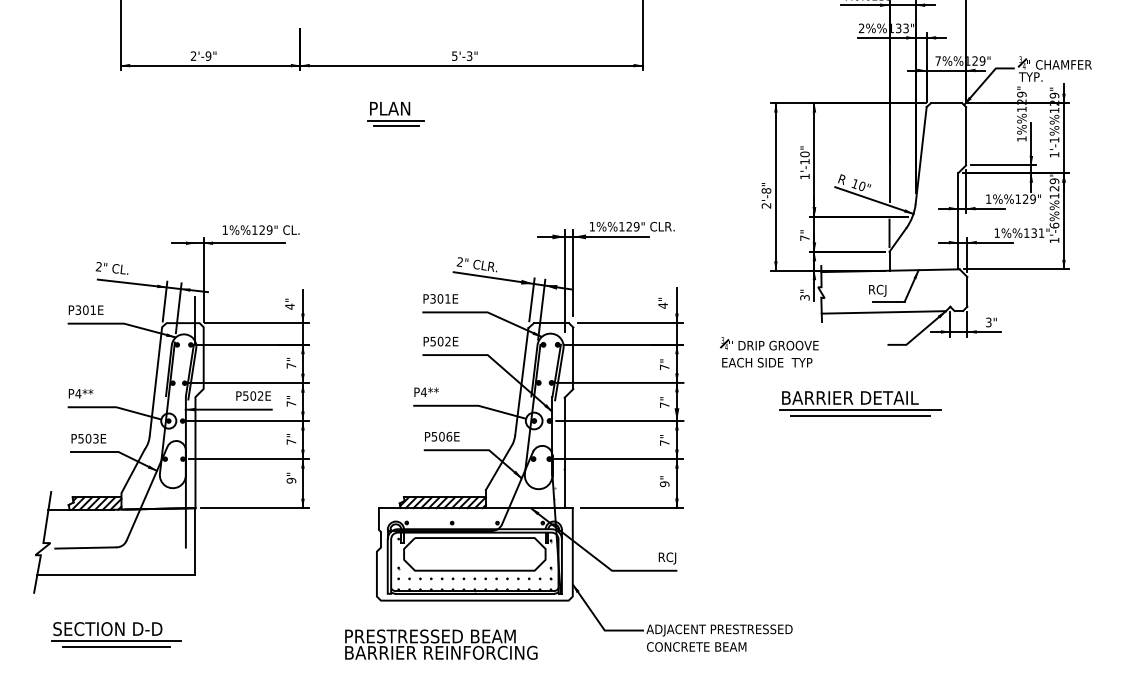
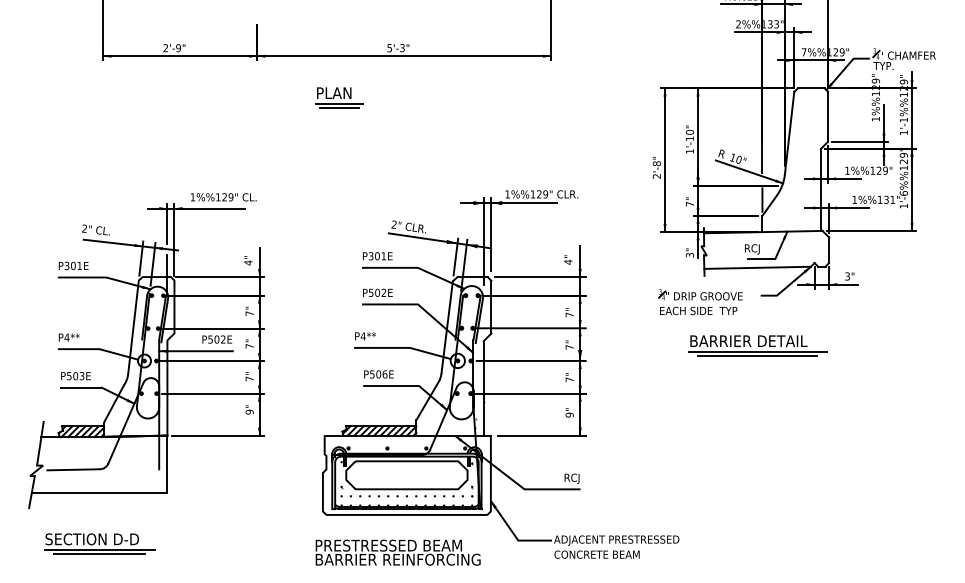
line: (195, 260) -> (167, 223), added
part: (769, 352) -> (700, 302), moved
part: (860, 402) -> (757, 345), moved
text: (440, 644) -> (397, 552), moved

